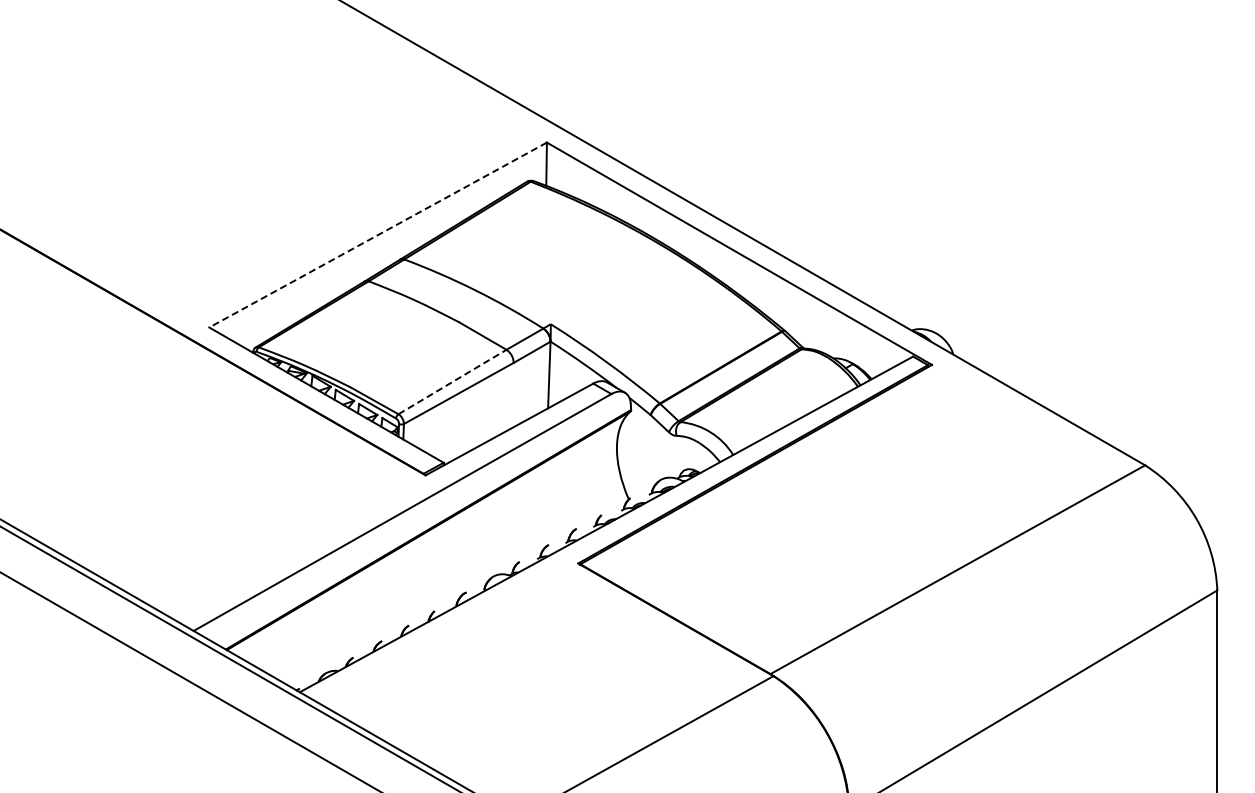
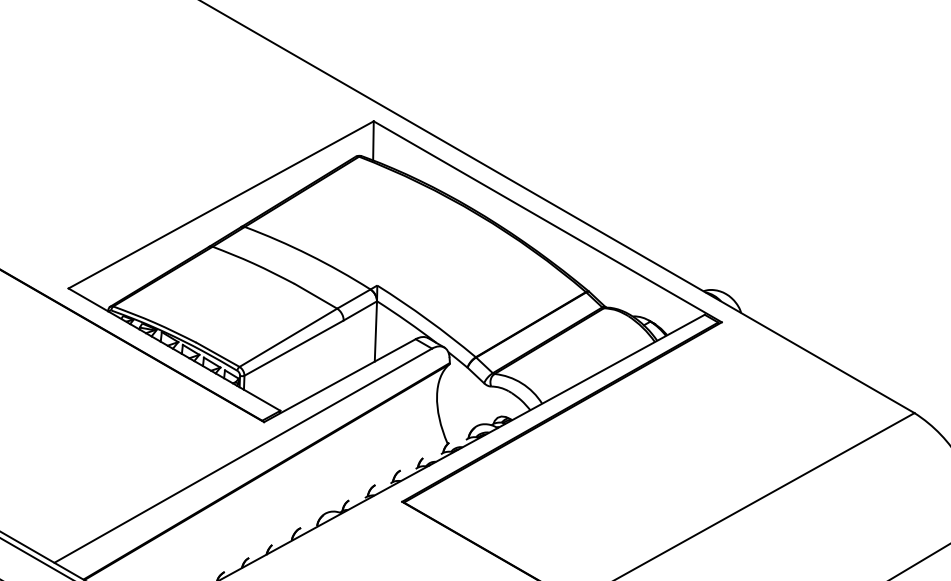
line: (377, 235) -> (220, 205), dashed -> solid
line: (452, 382) -> (288, 338), dashed -> solid

